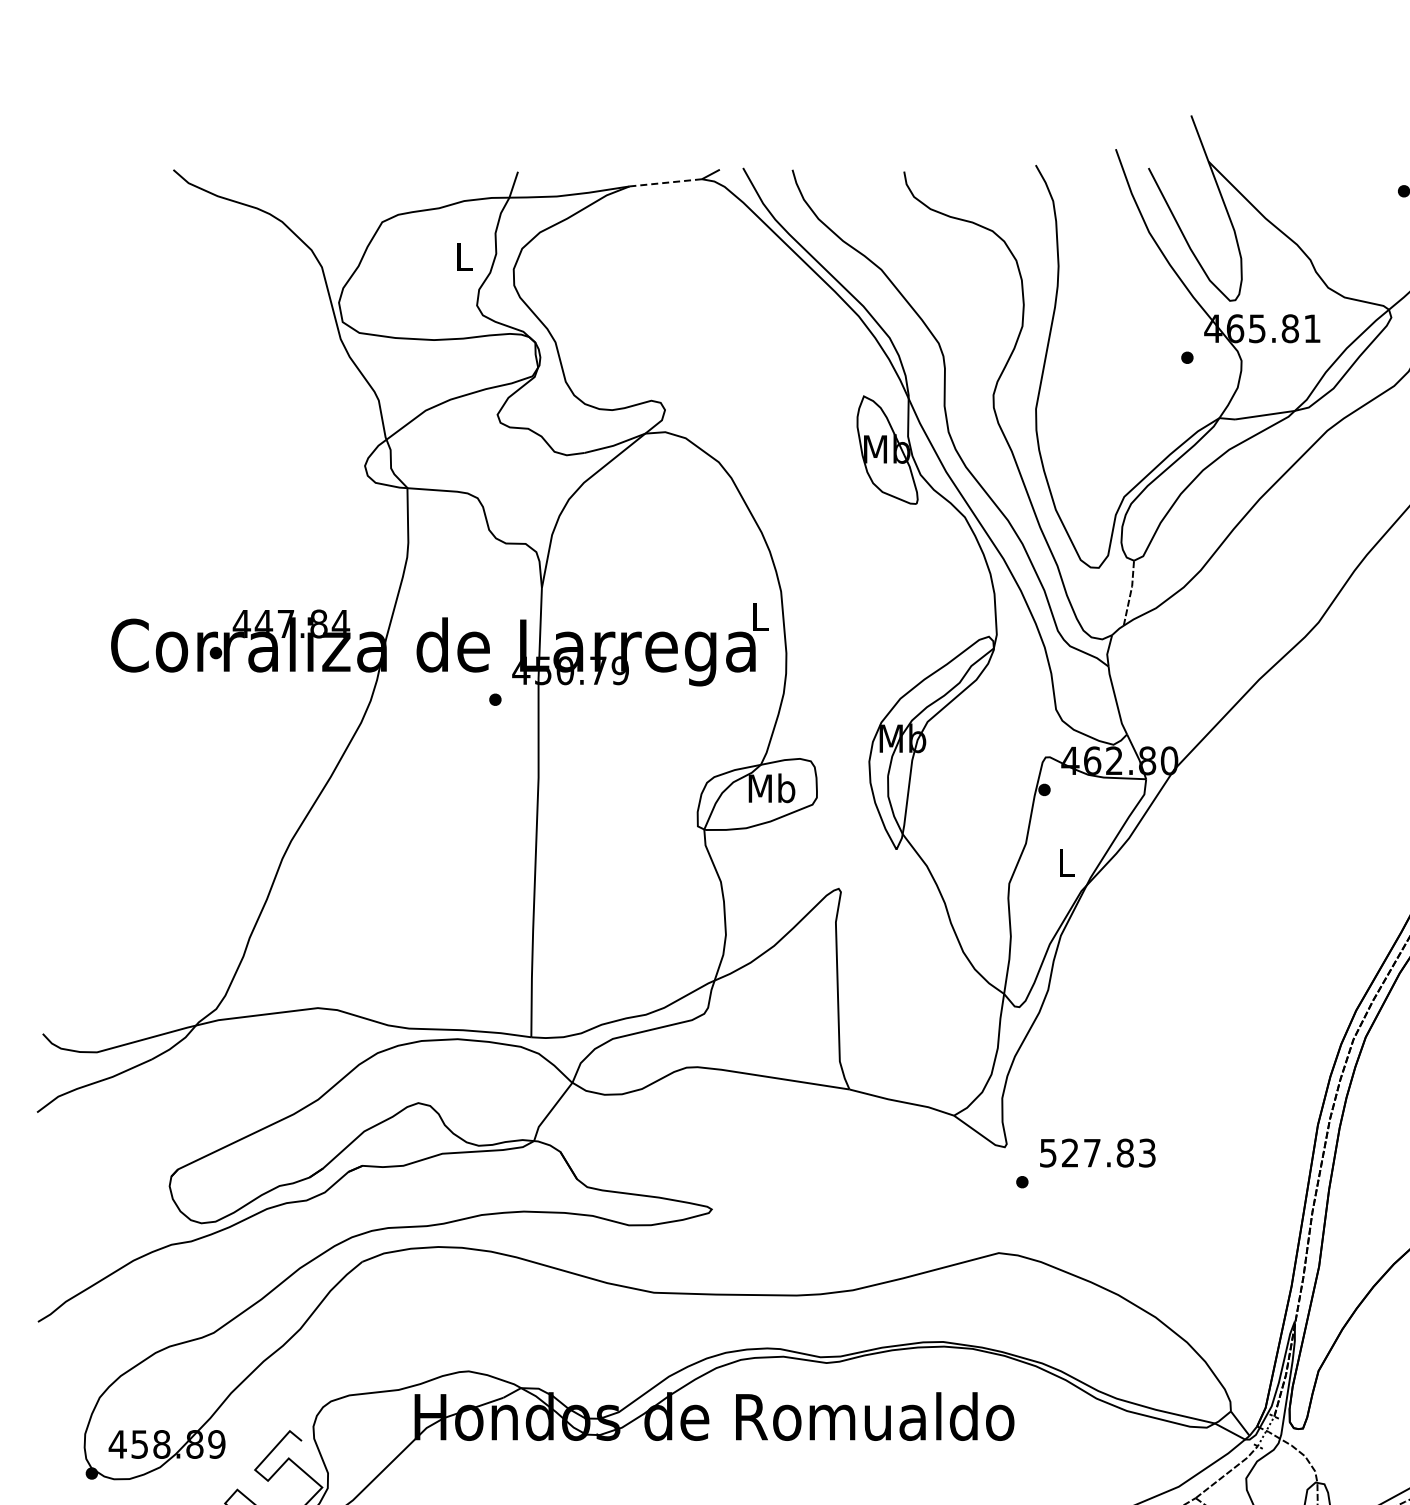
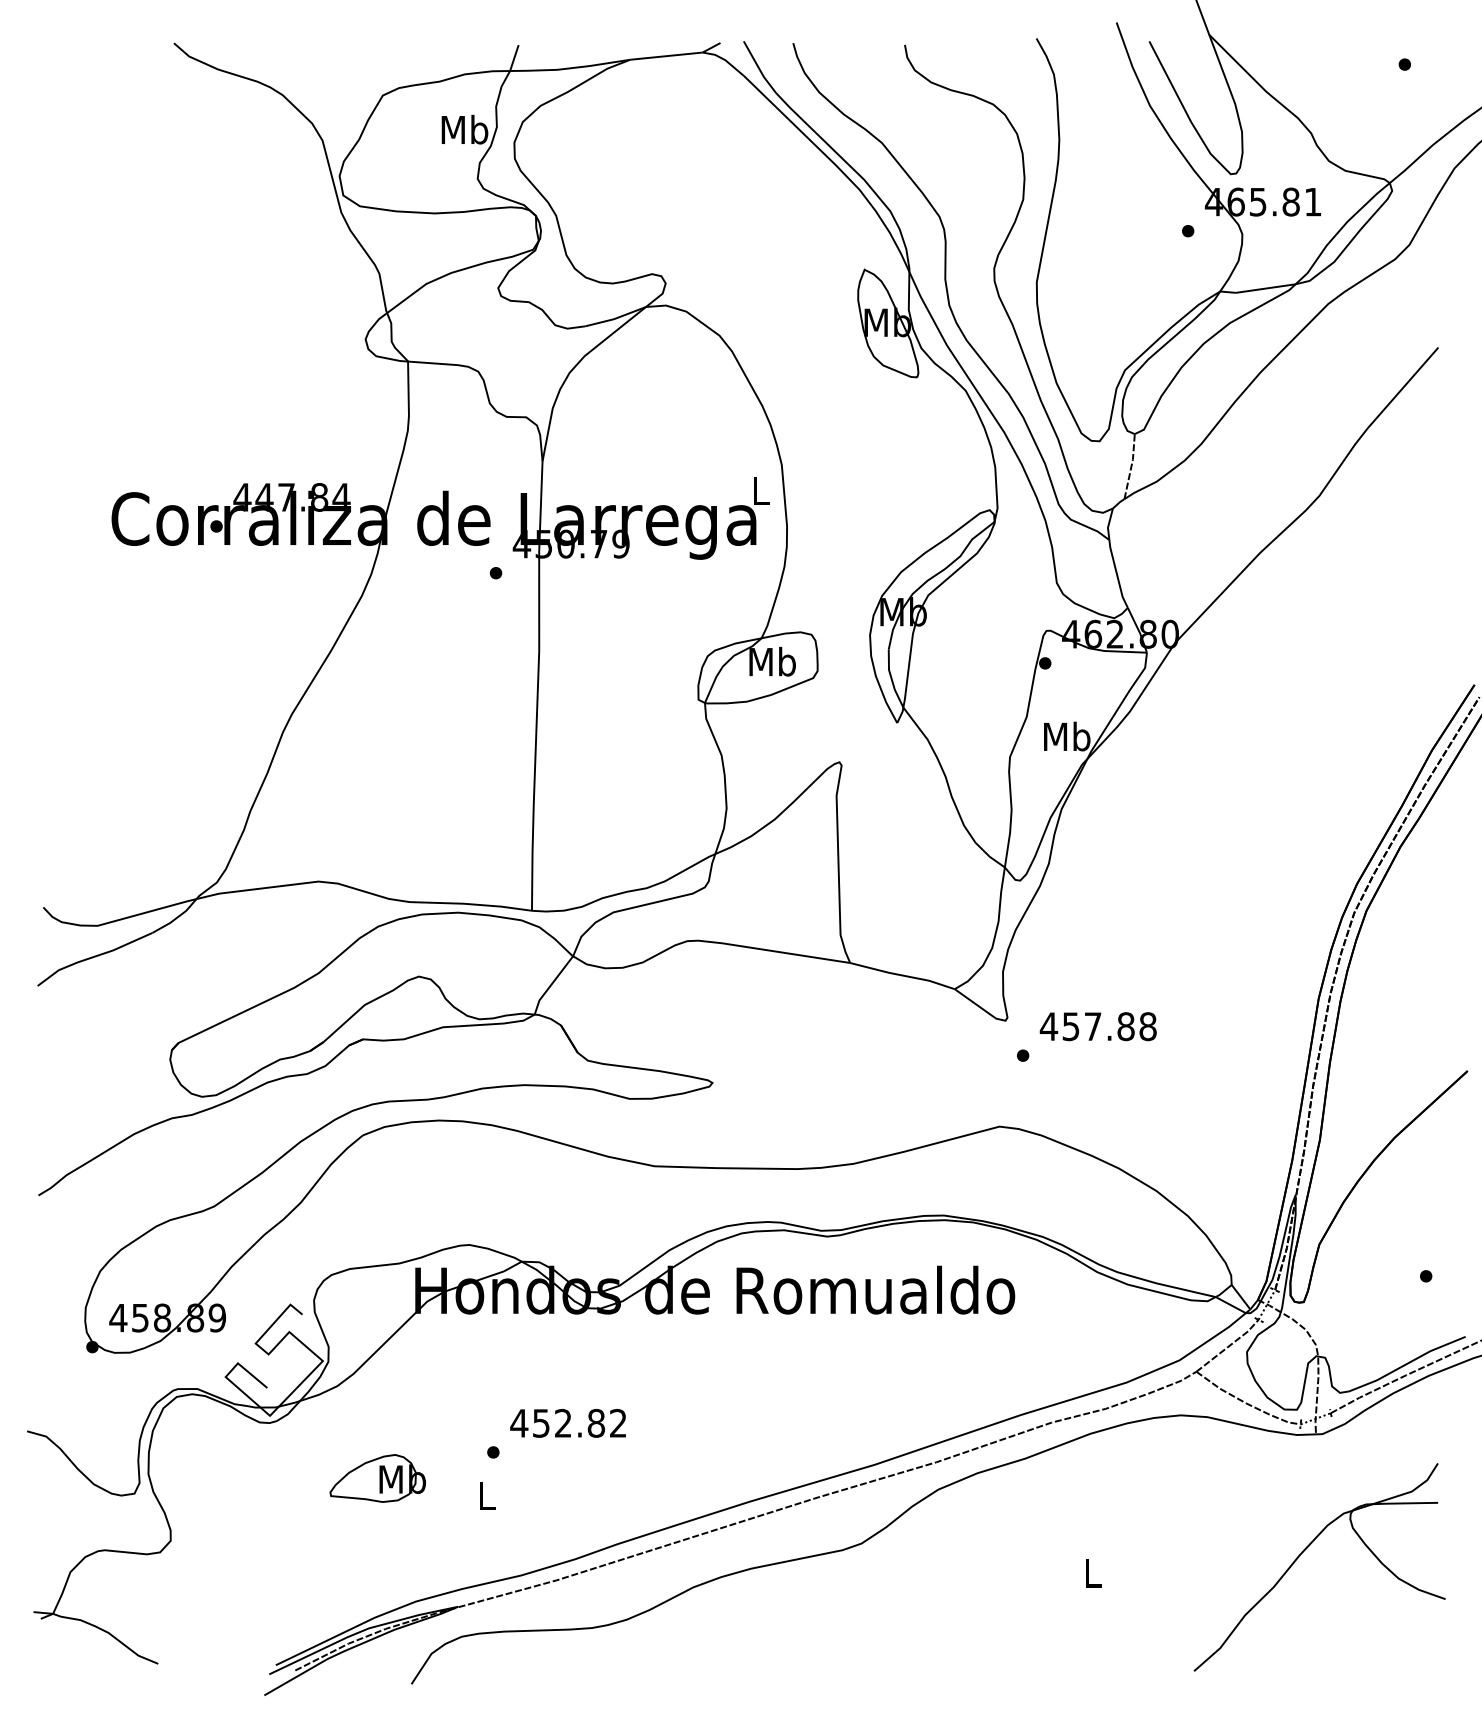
line: (664, 183) -> (665, 56), dashed -> solid
text: (463, 256) -> (464, 129), L -> Mb
text: (1066, 863) -> (1067, 736), L -> Mb
text: (1096, 1152) -> (1097, 1026), 527.83 -> 457.88

